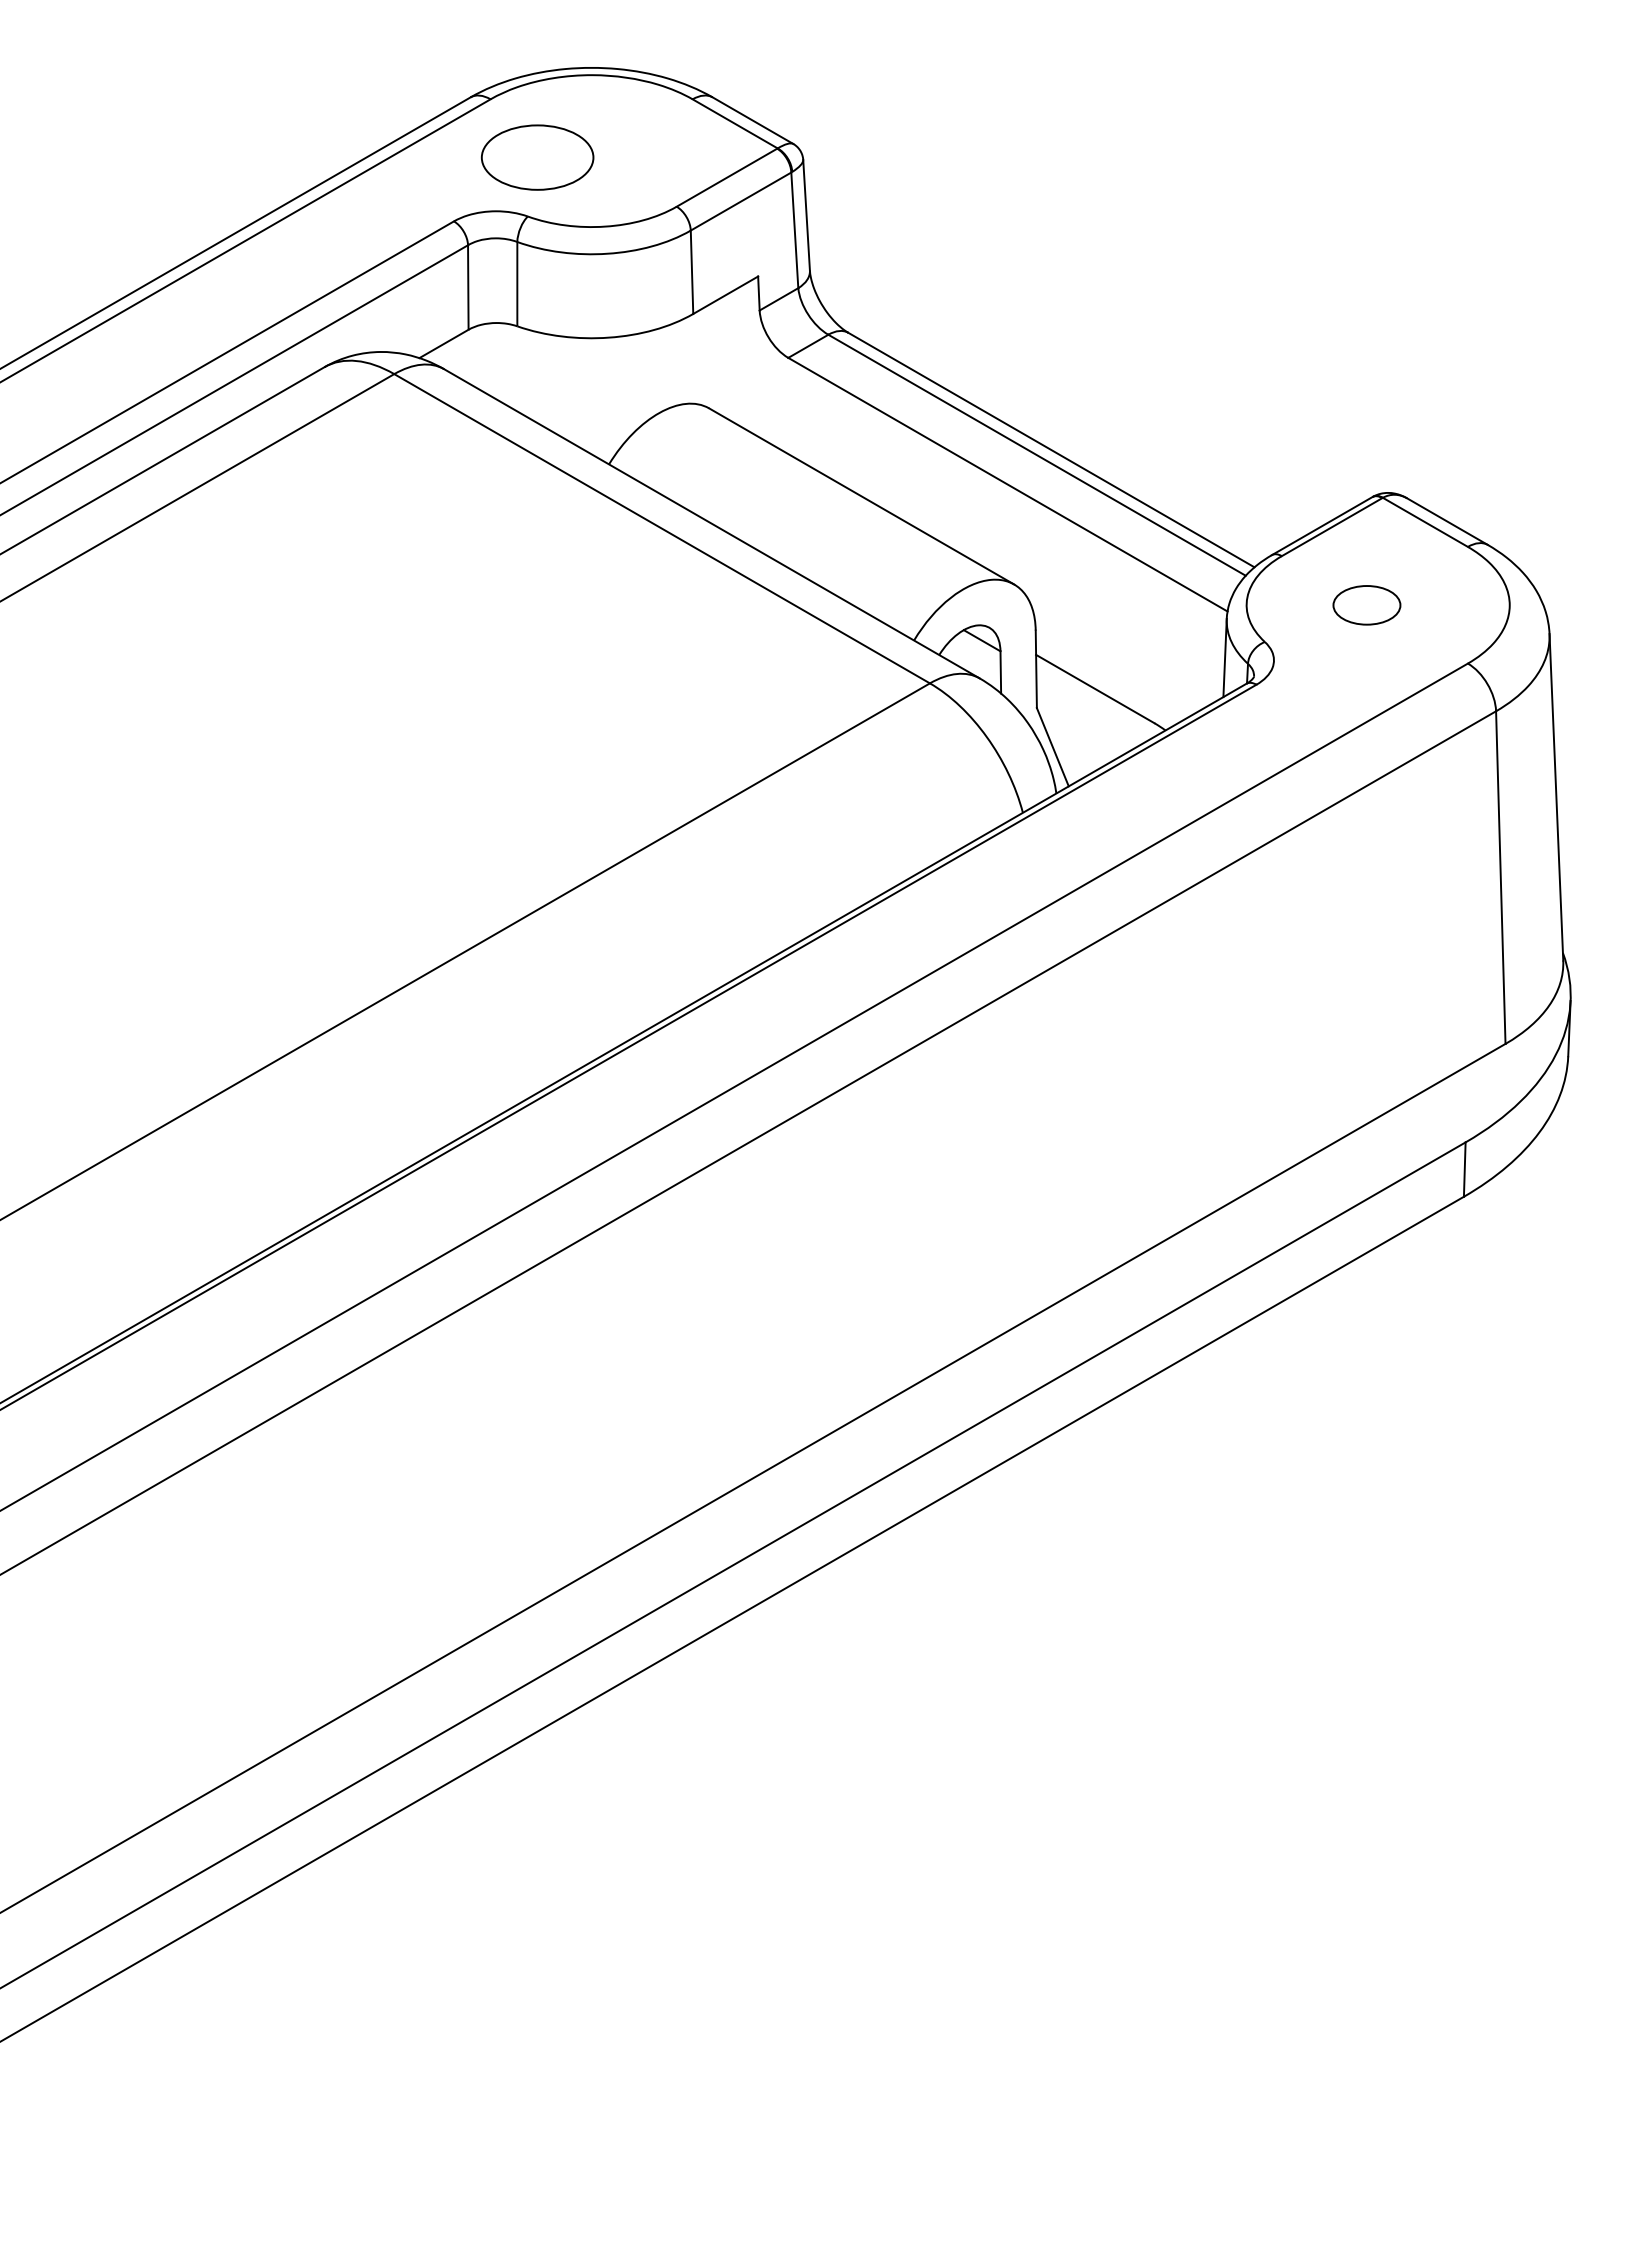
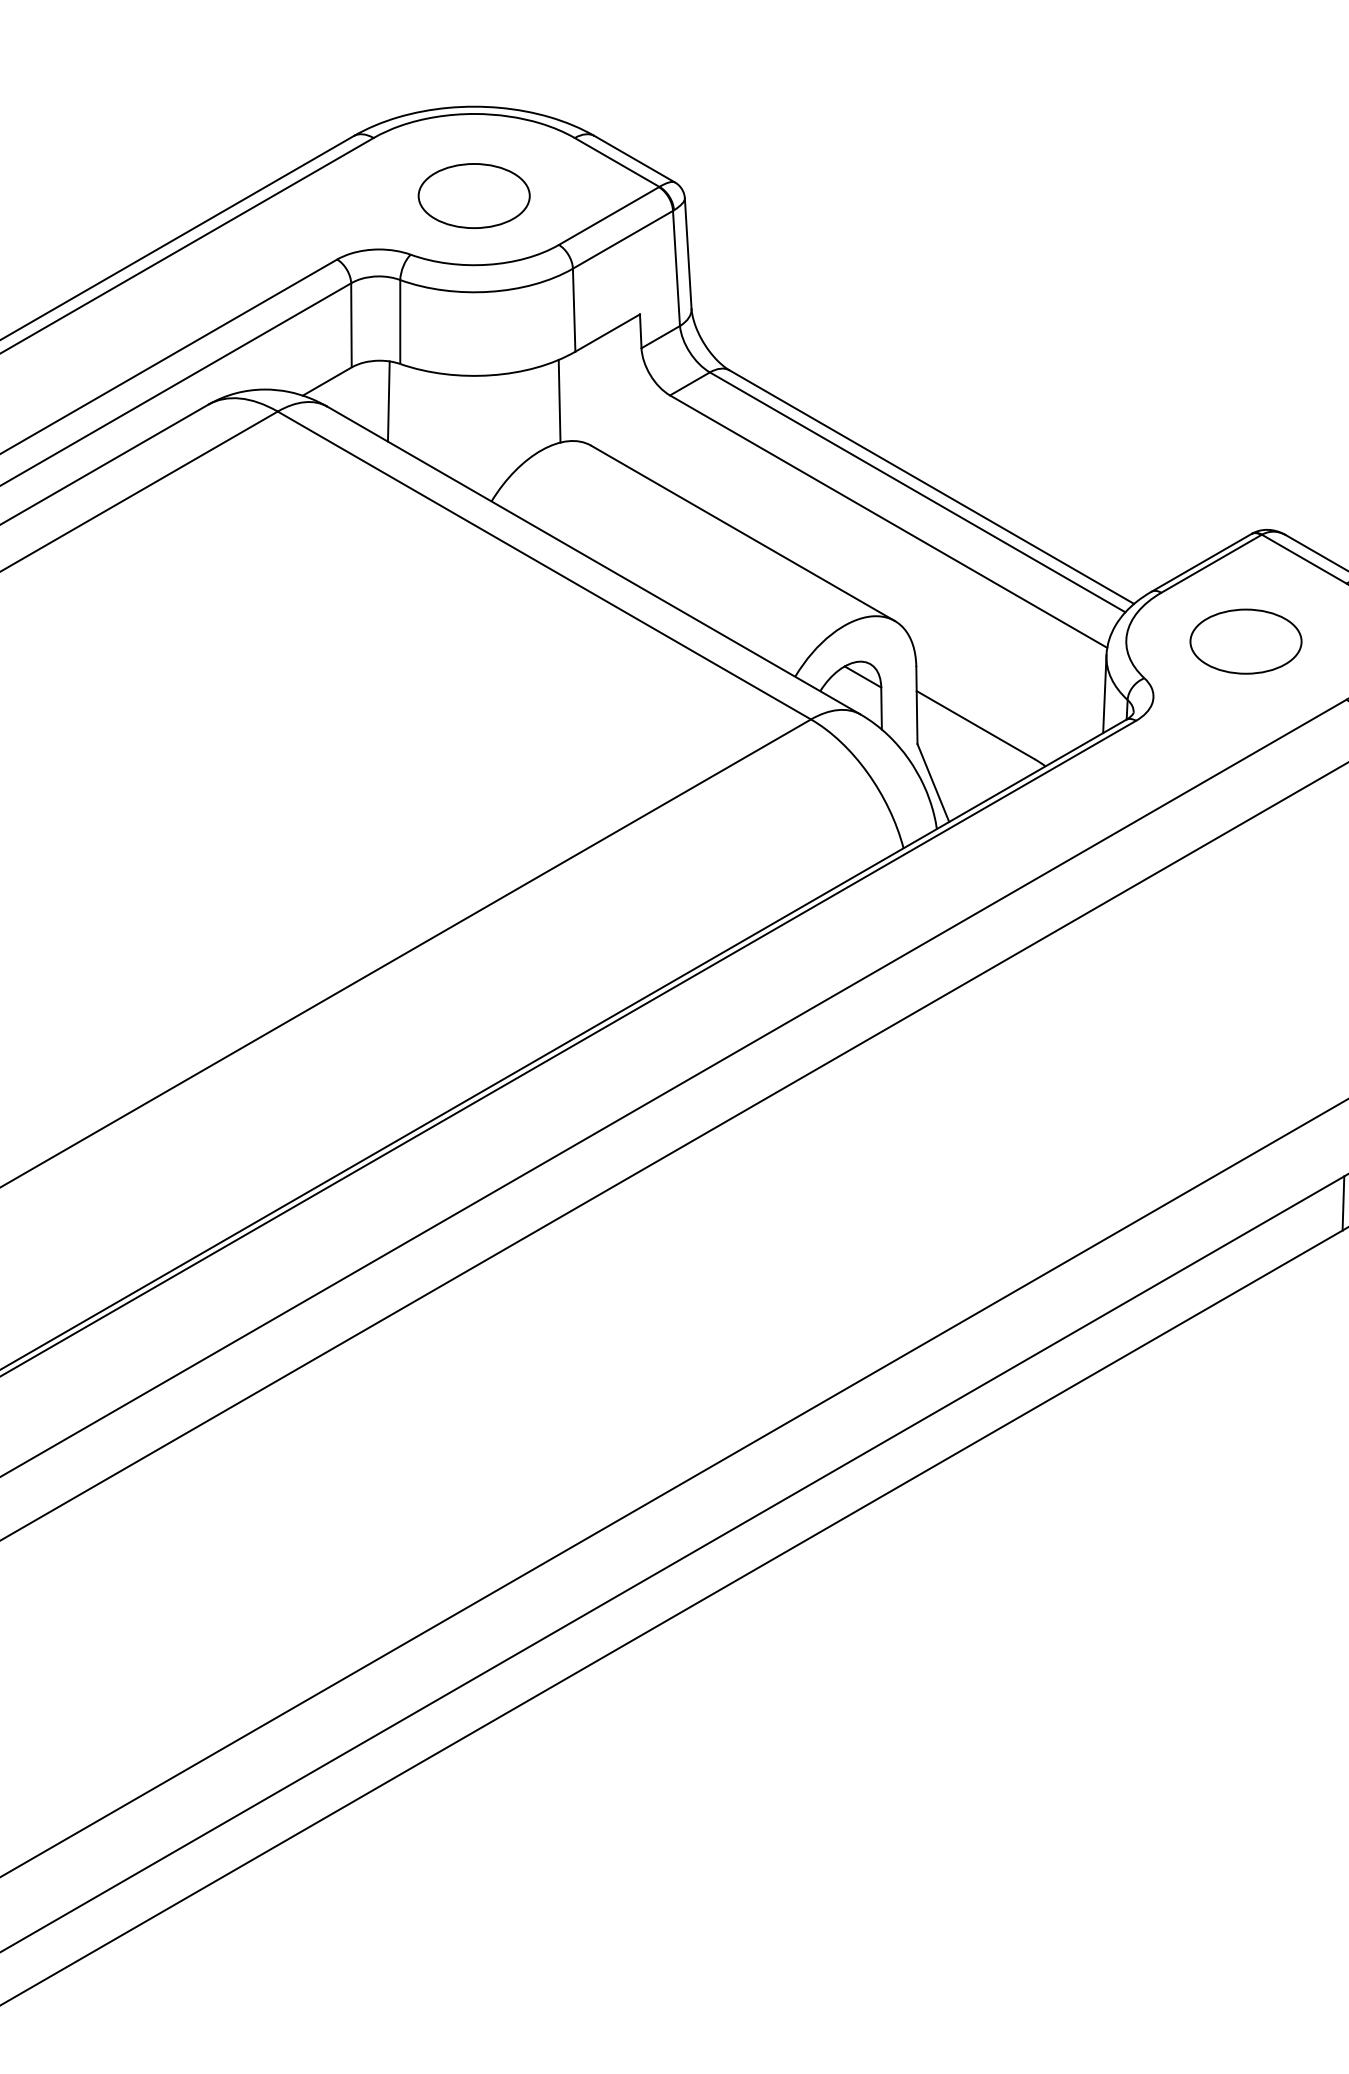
part: (537, 157) -> (474, 195), moved
line: (505, 363) -> (388, 401), added
line: (677, 363) -> (559, 401), added
part: (1366, 605) -> (1245, 641), size x1.67

